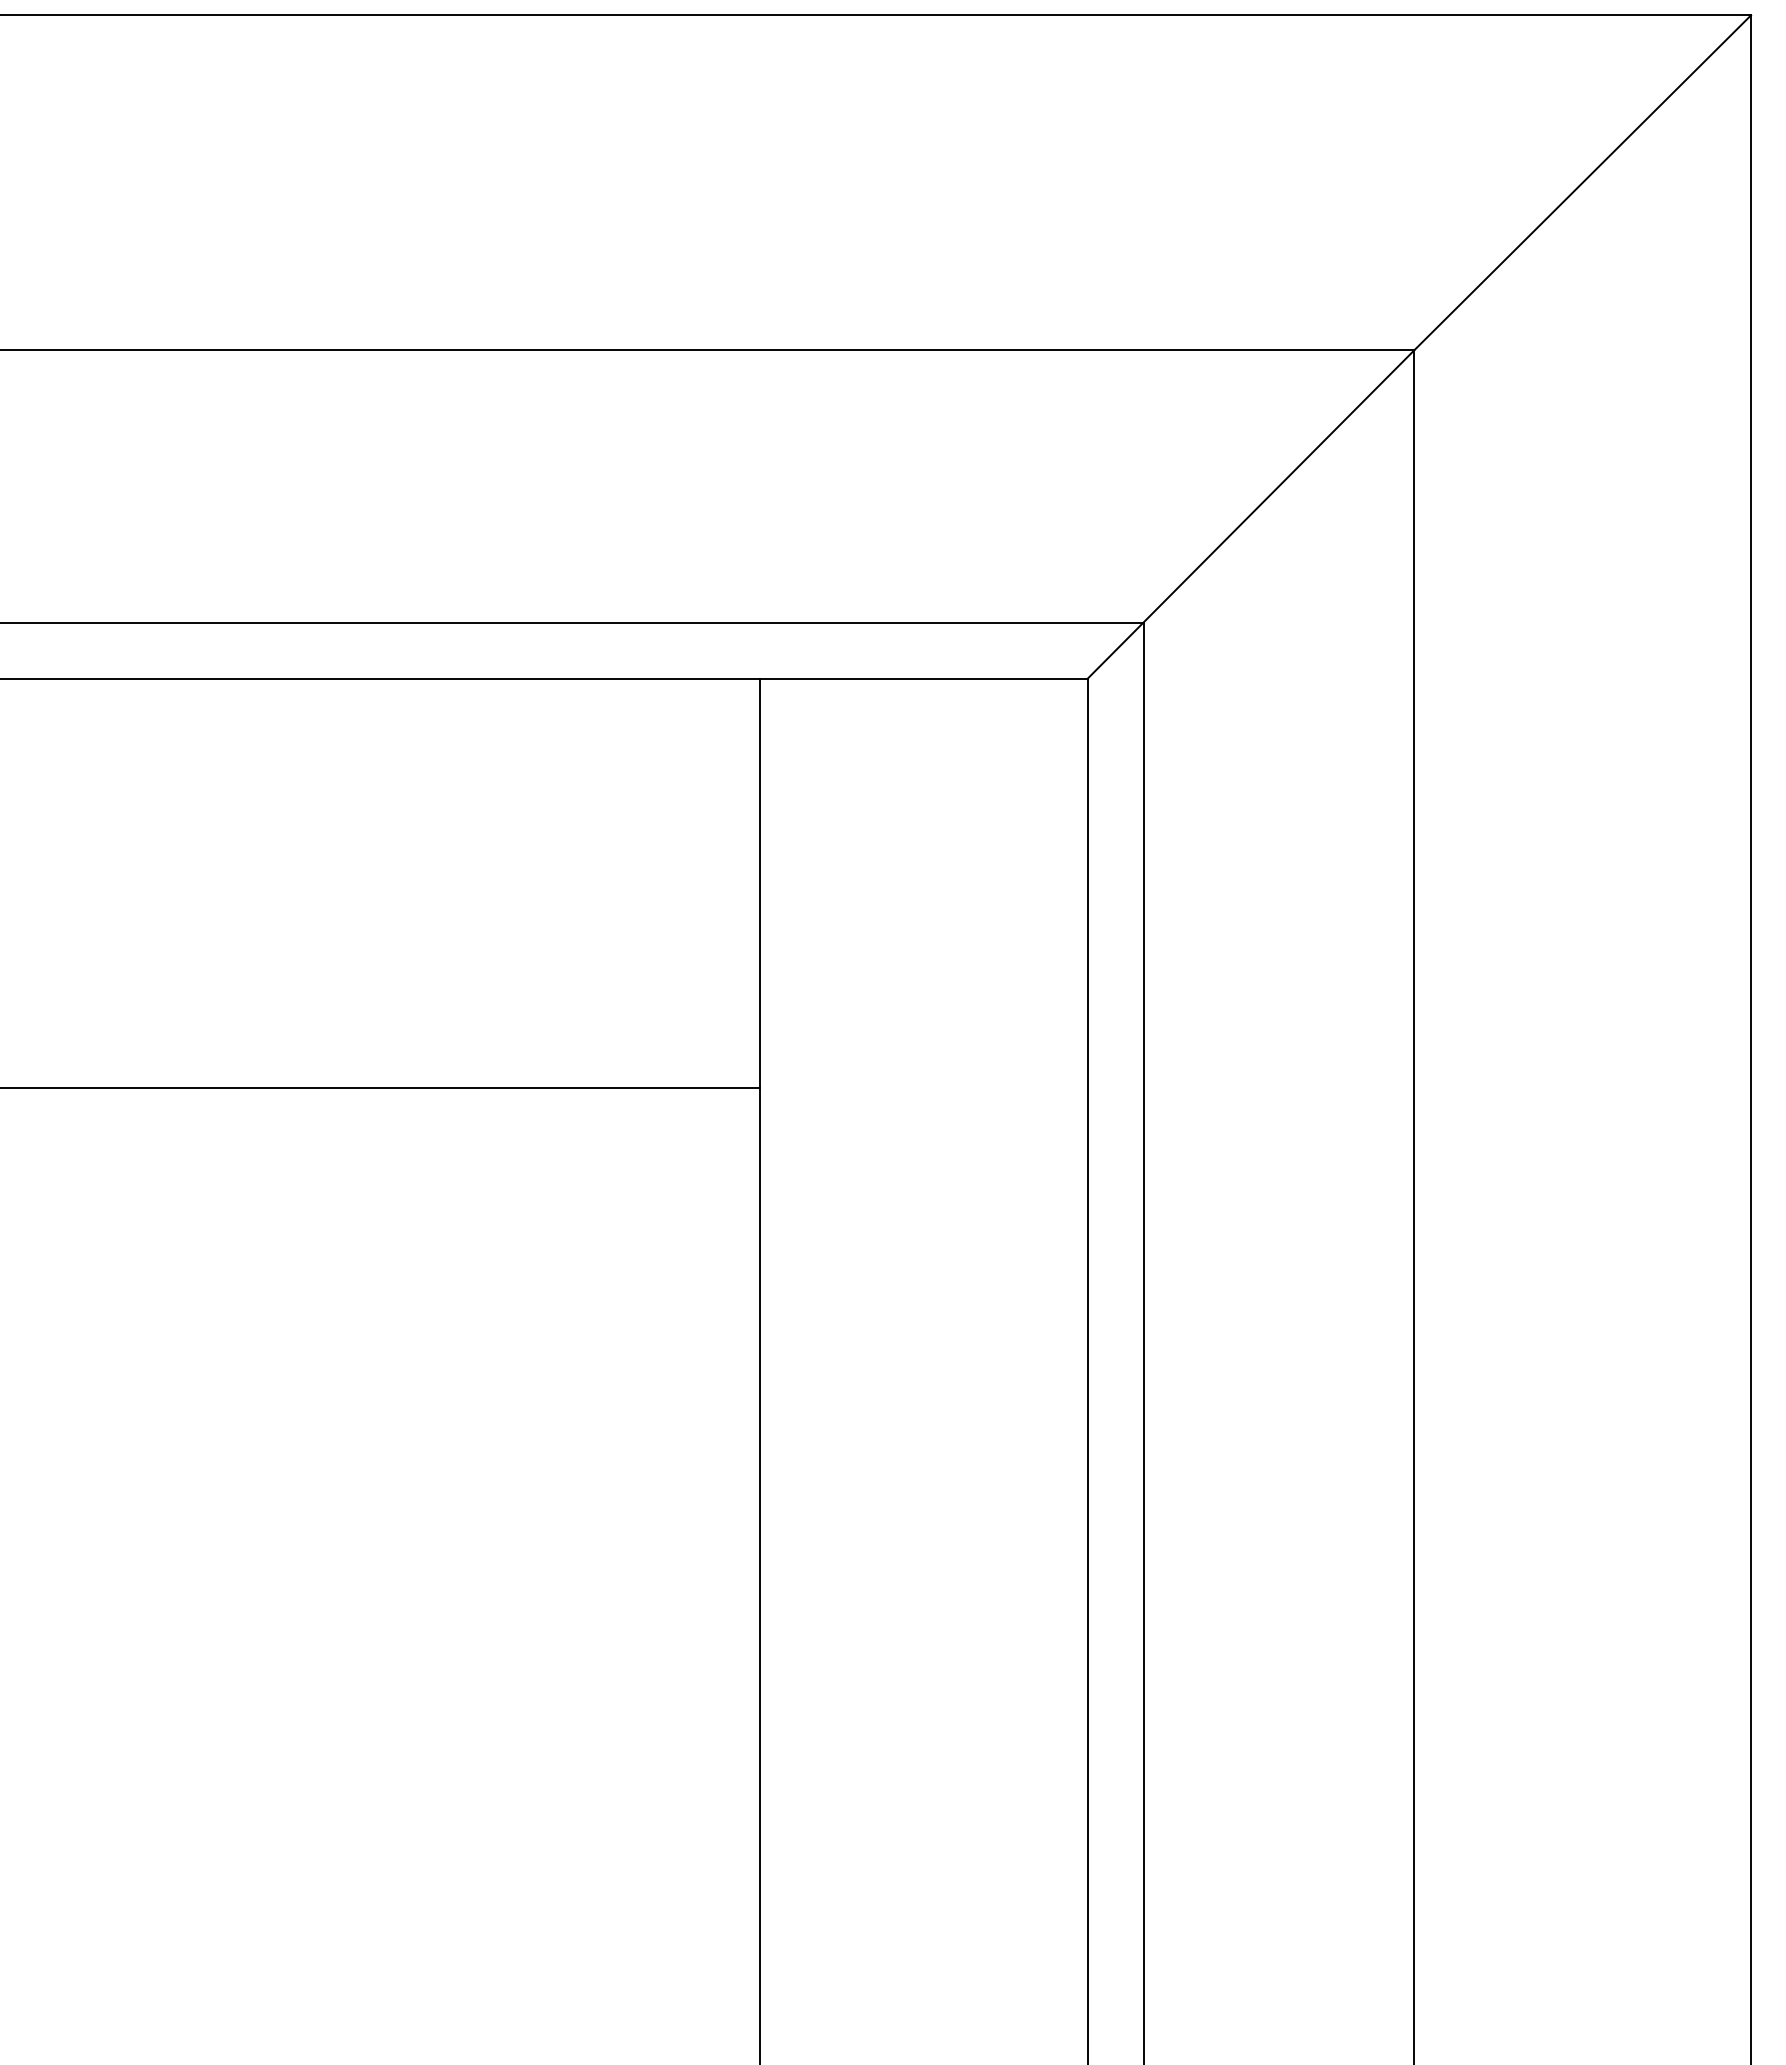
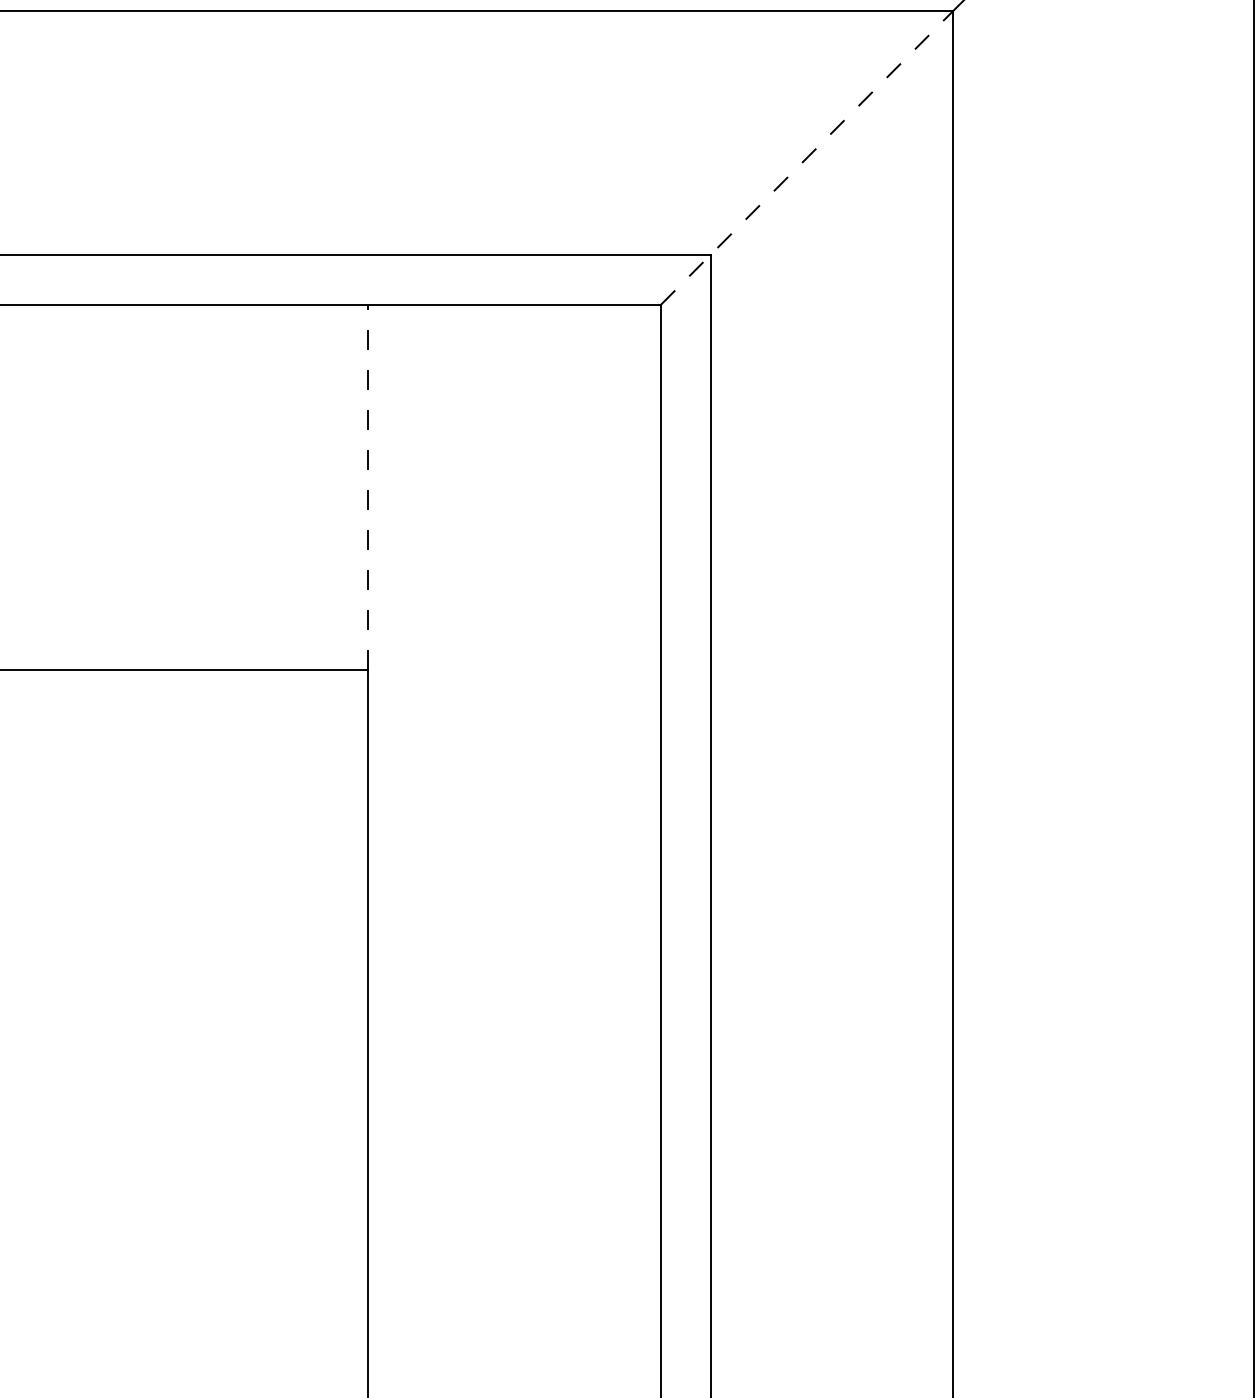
line: (1250, 514) -> (806, 157), solid -> dashed
line: (759, 883) -> (368, 487), solid -> dashed

